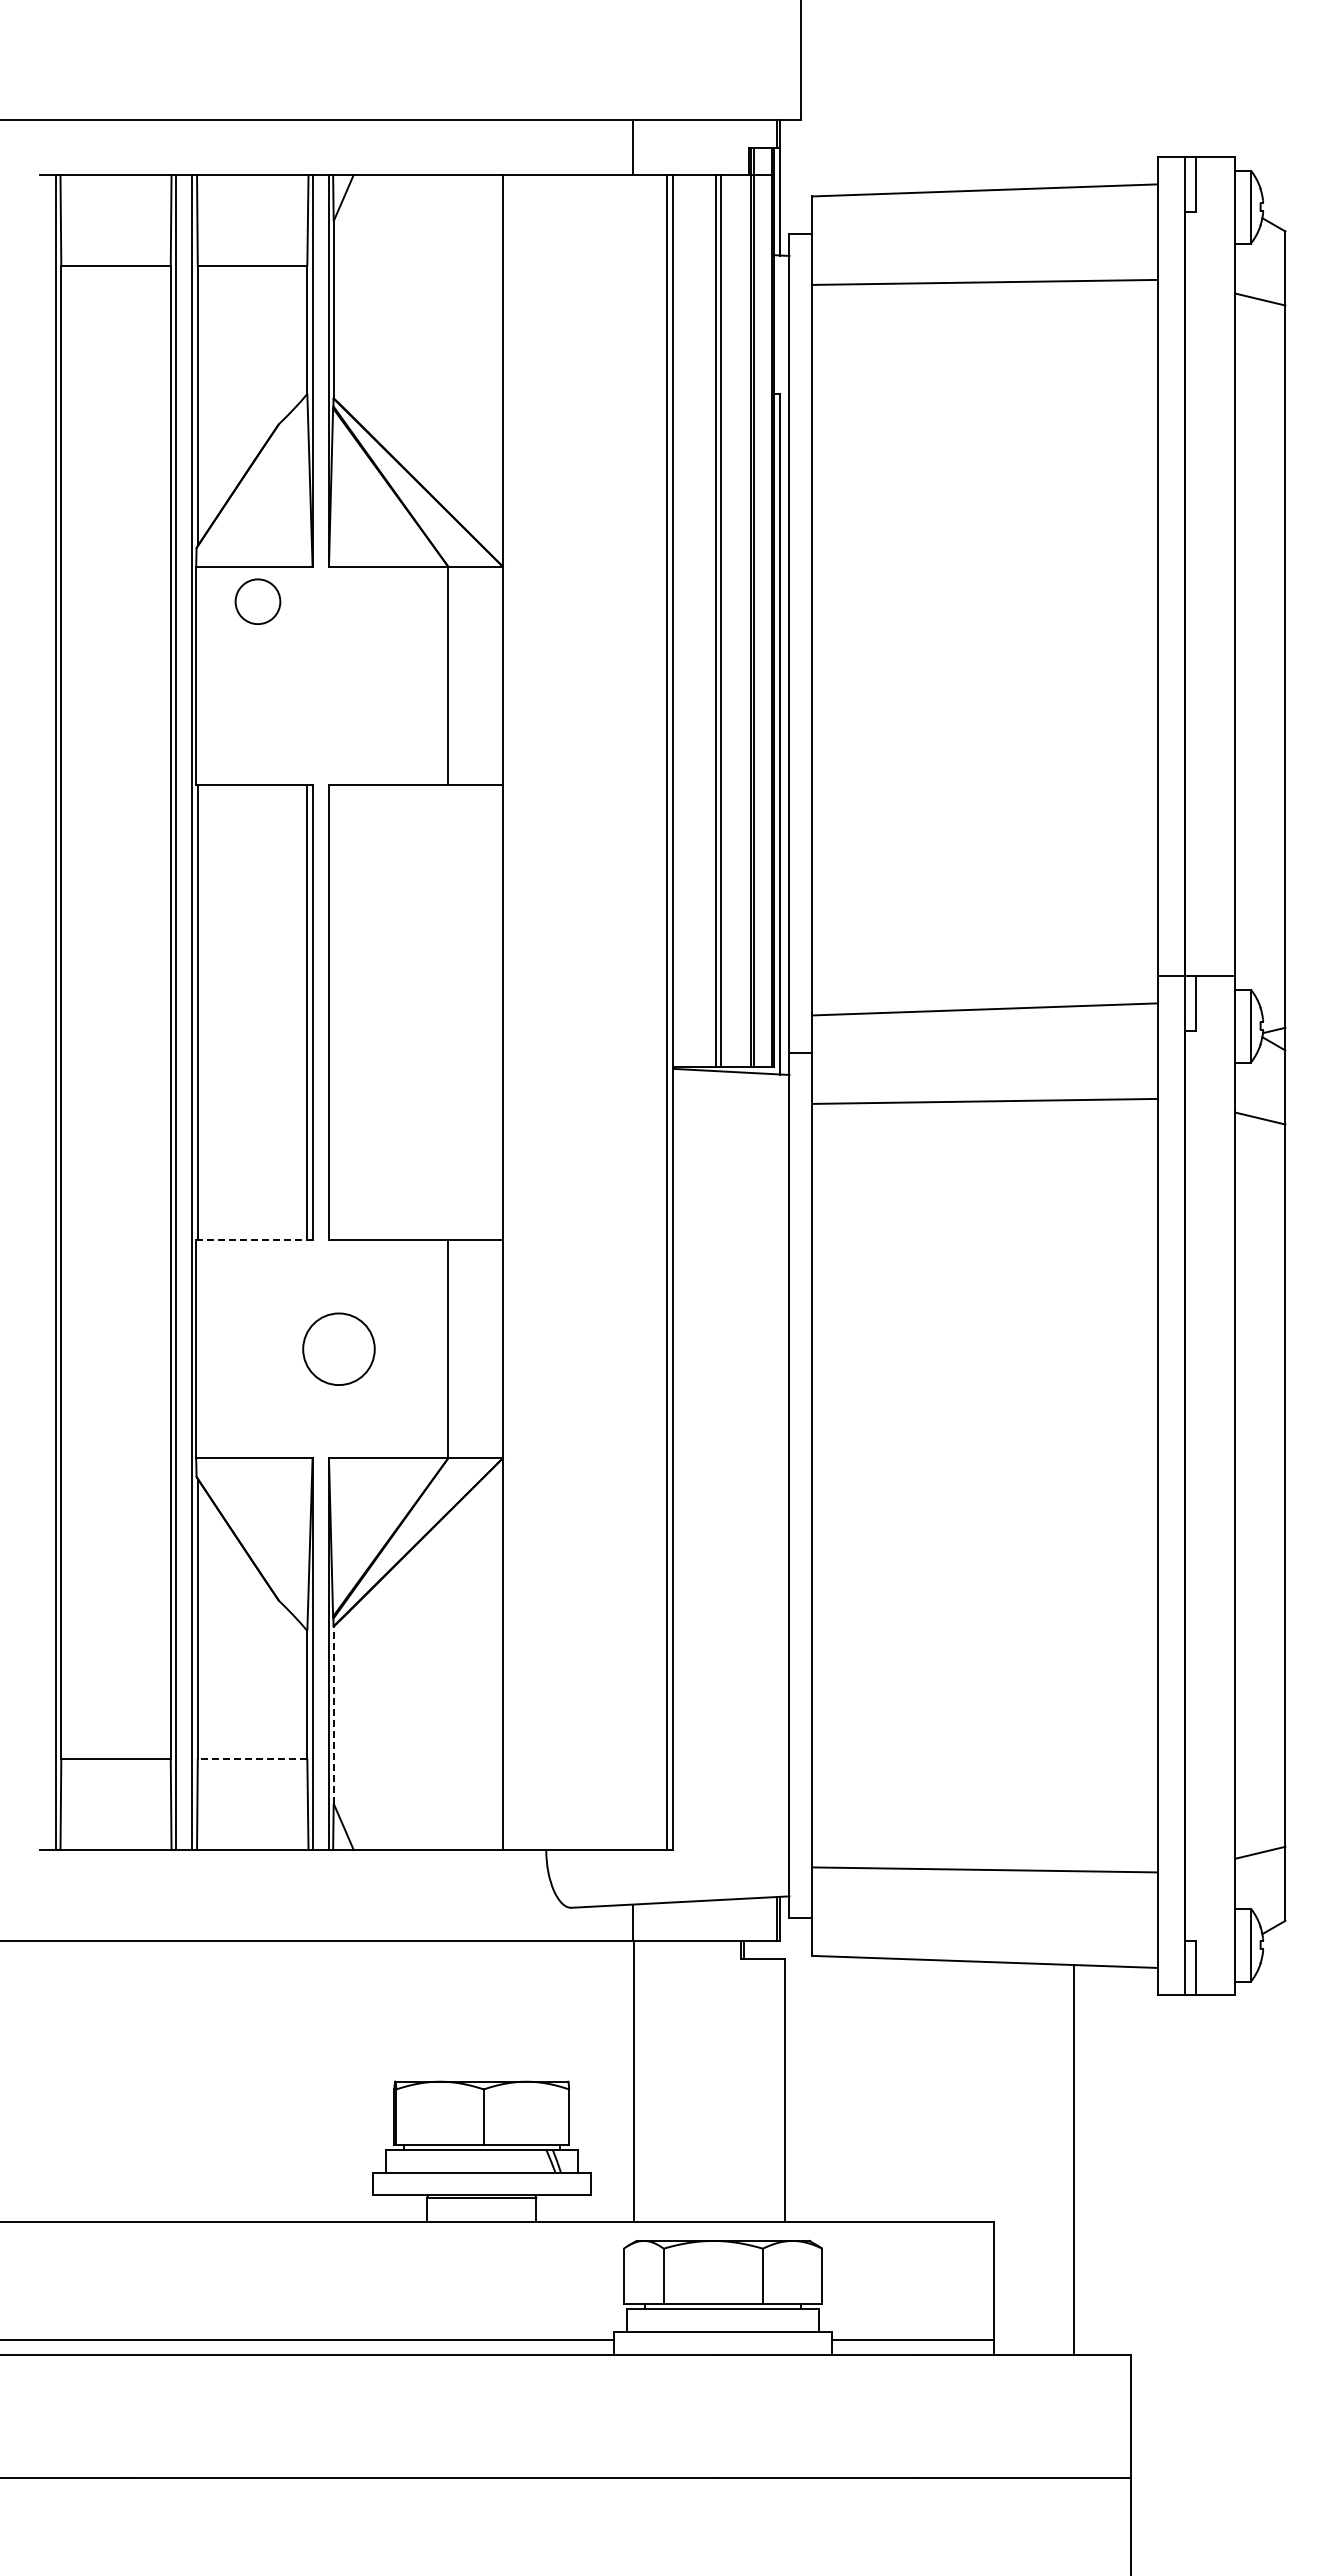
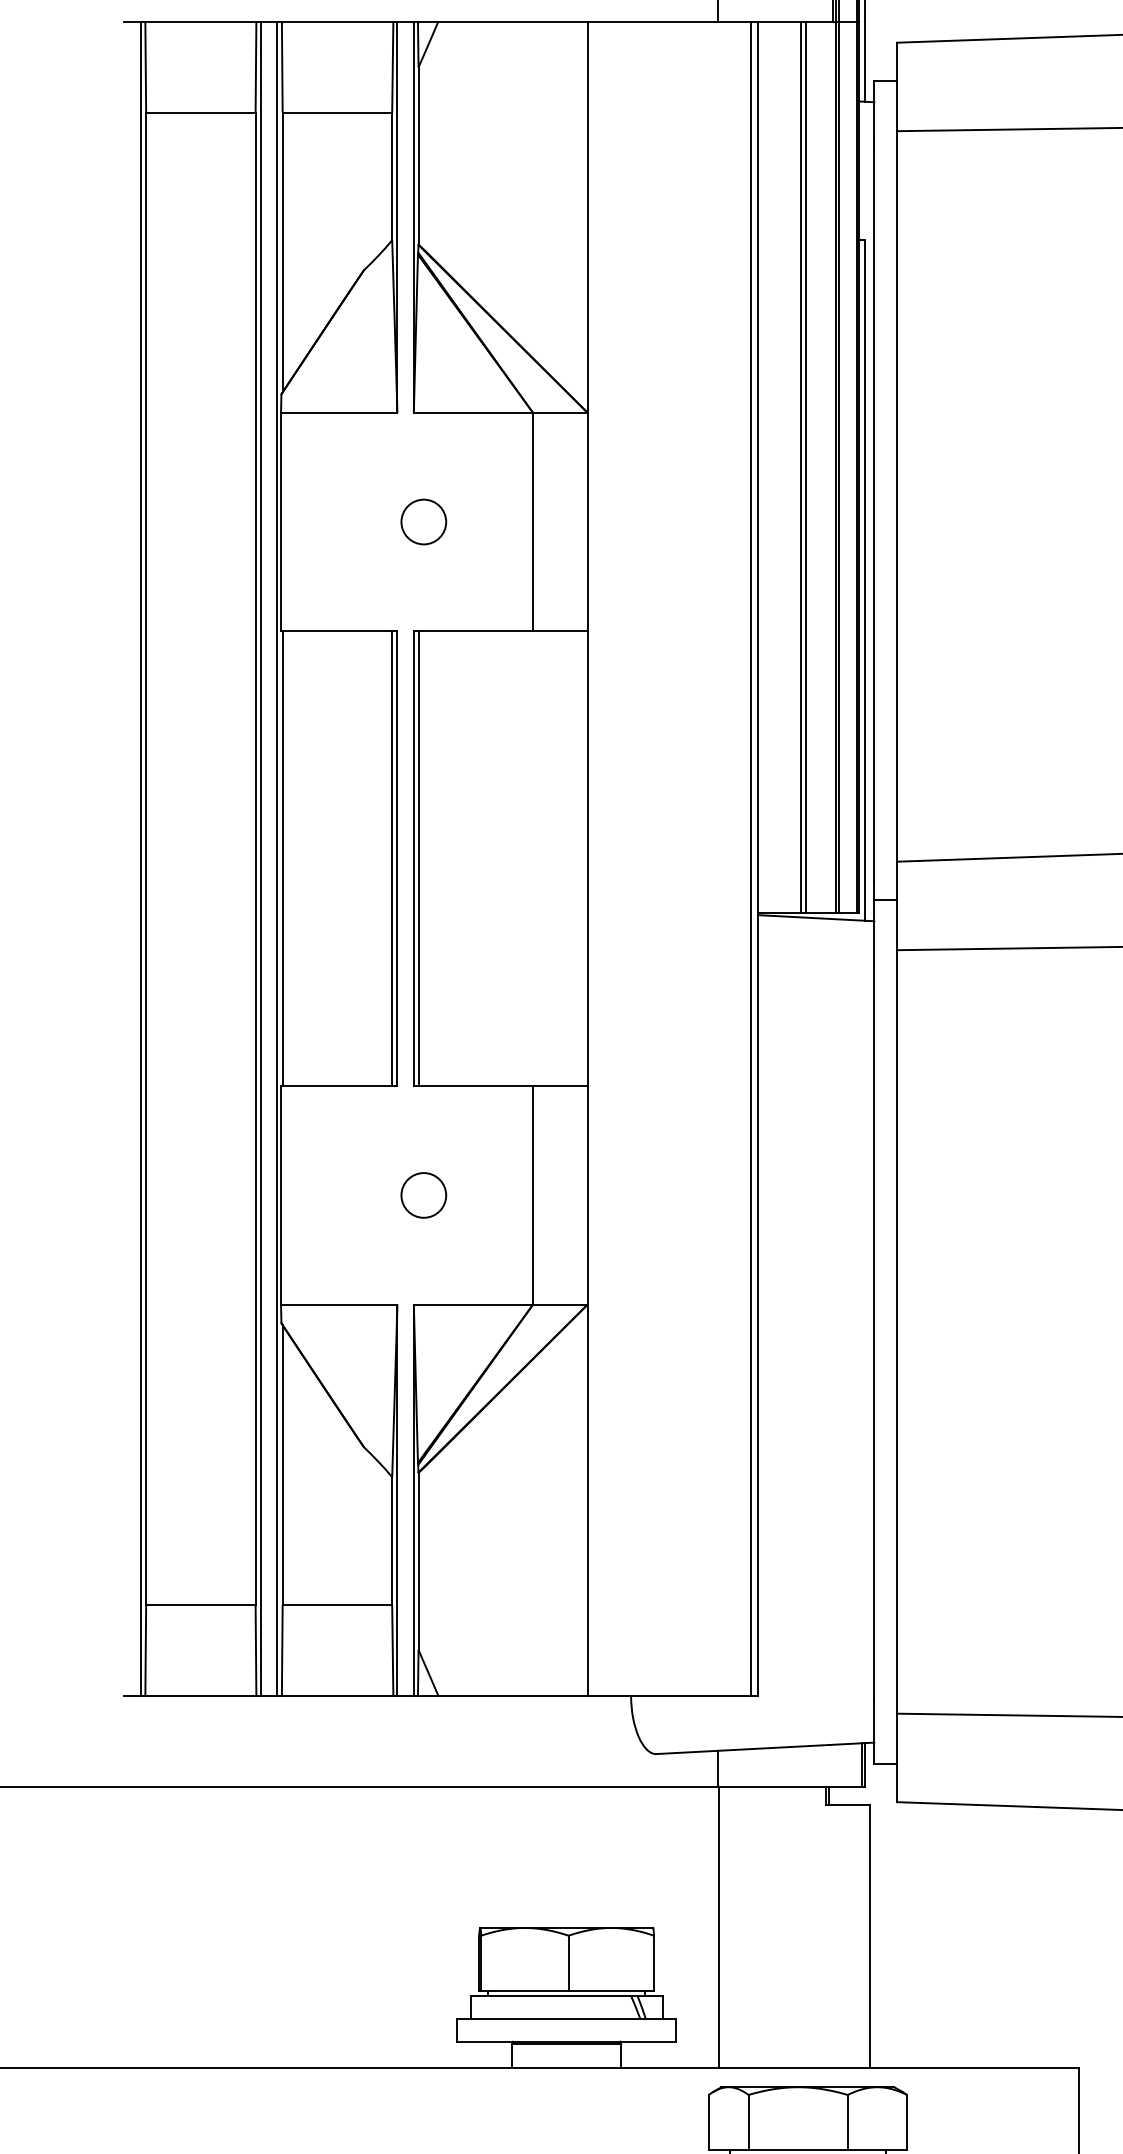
circle: (257, 601) -> (423, 521), moved
line: (333, 1011) -> (418, 857), added
line: (253, 1239) -> (338, 1085), dashed -> solid
circle: (338, 1348) -> (423, 1194), size x0.62
line: (333, 1715) -> (418, 1561), dashed -> solid
line: (252, 1758) -> (337, 1604), dashed -> solid

